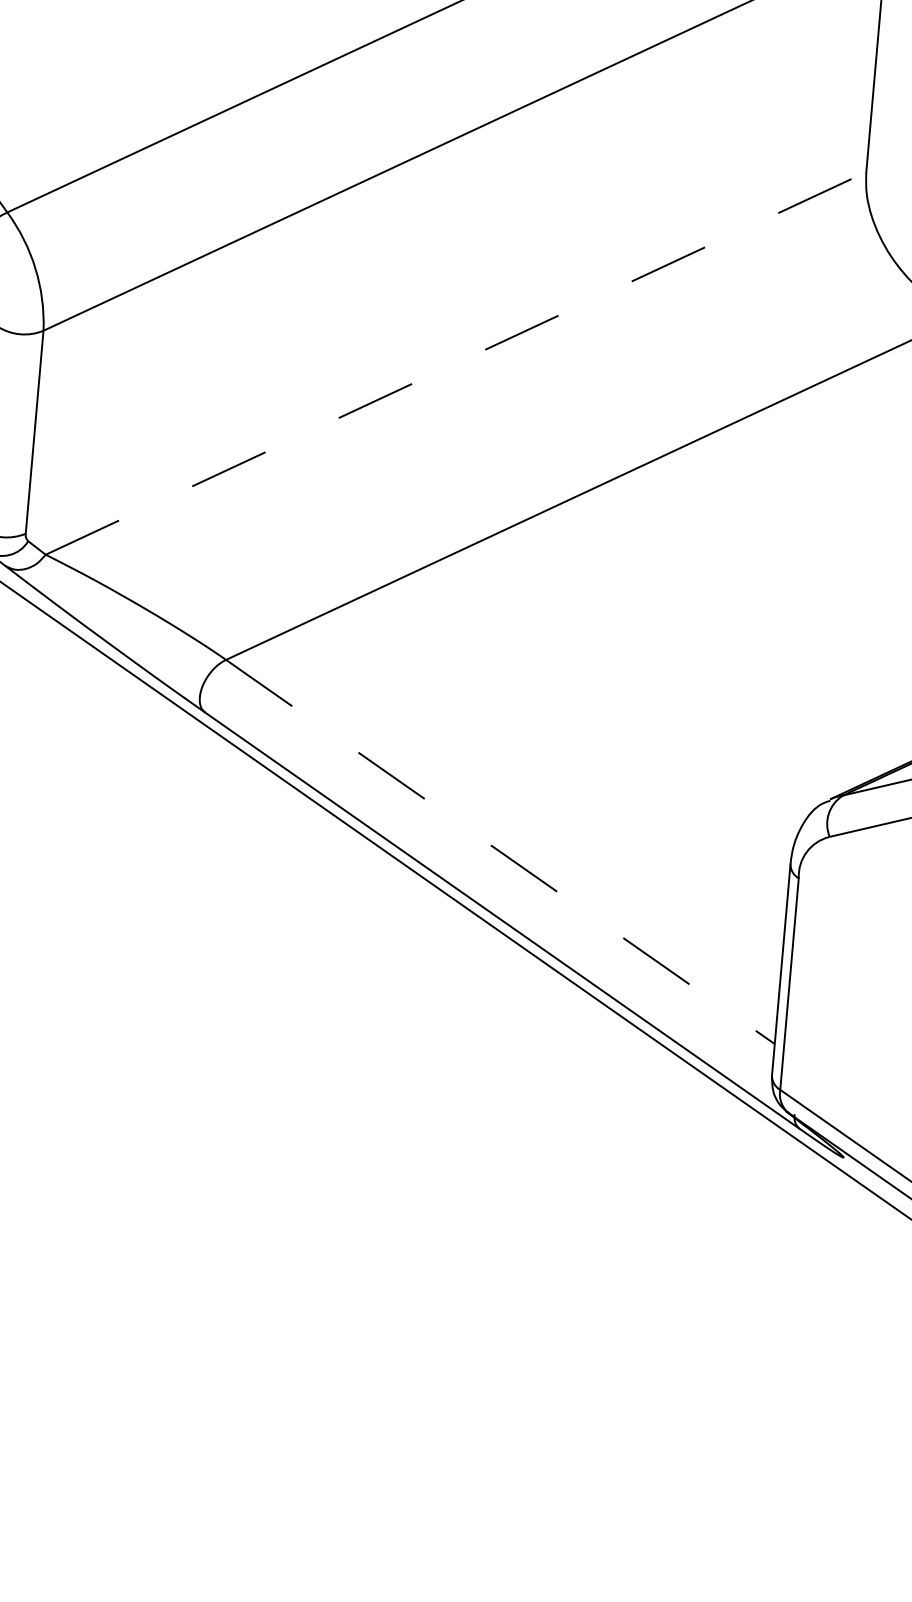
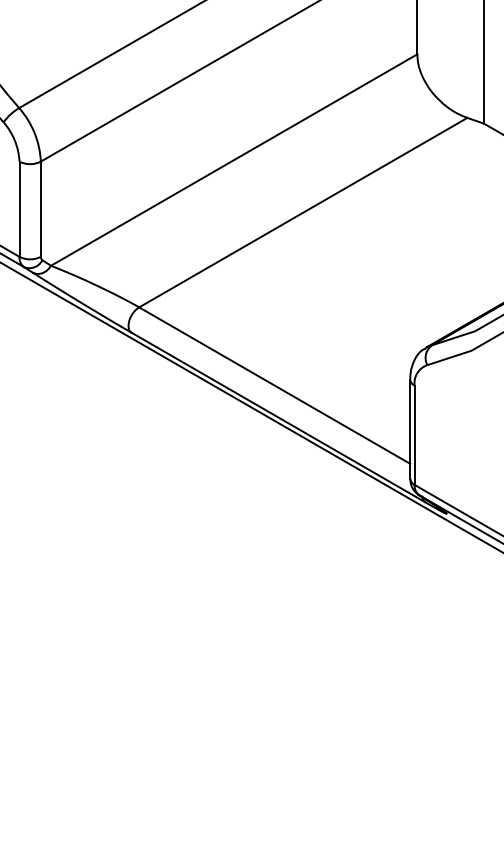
line: (456, 362) -> (234, 159), dashed -> solid
line: (502, 851) -> (275, 385), dashed -> solid

